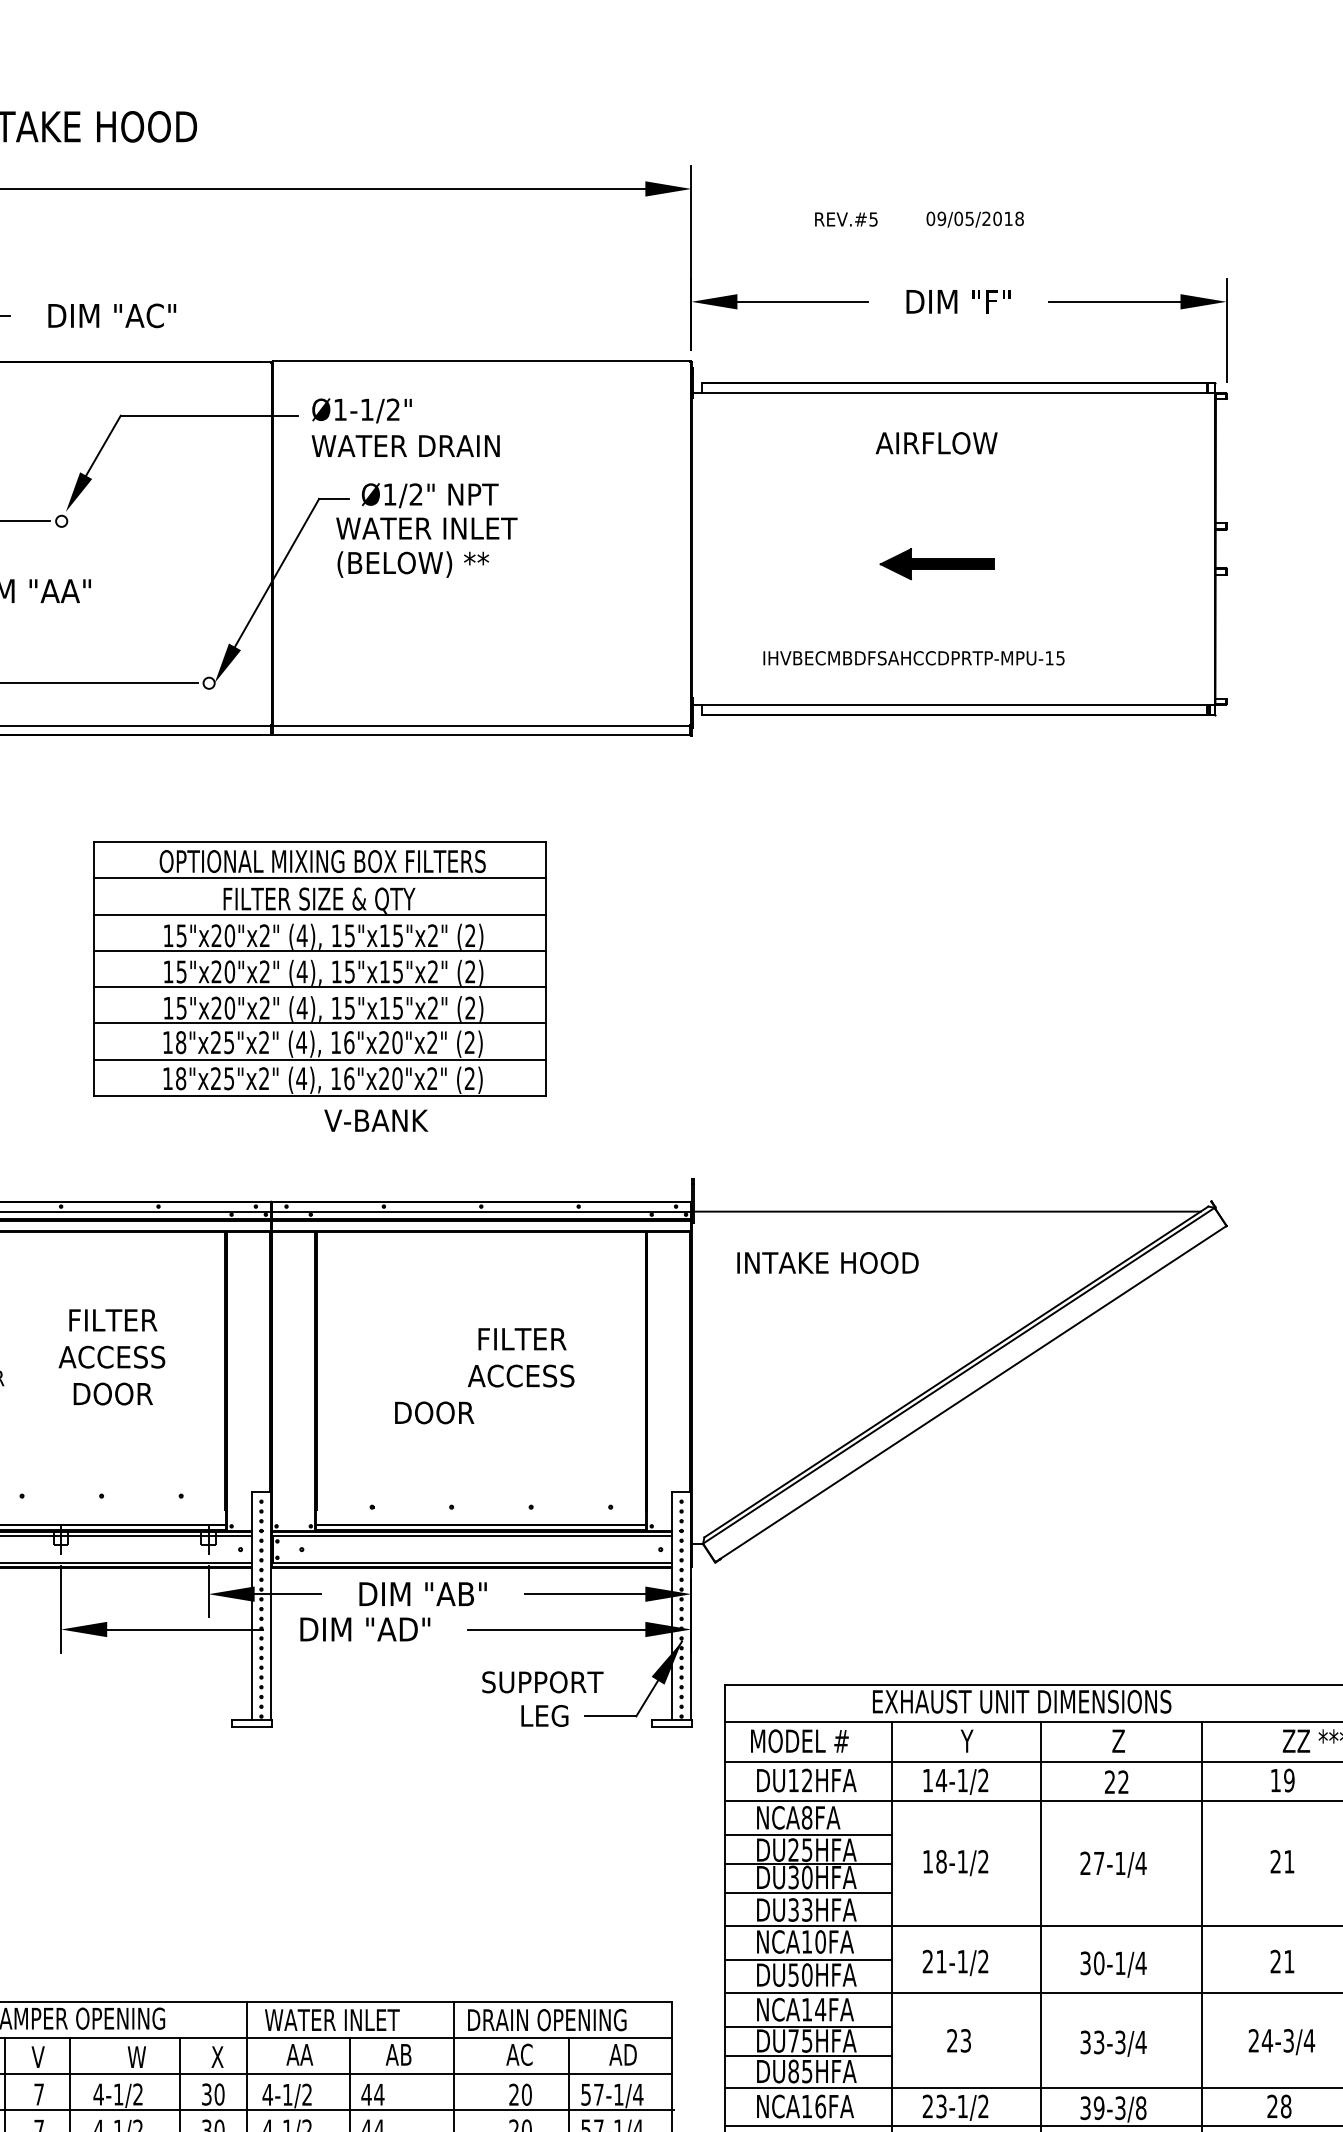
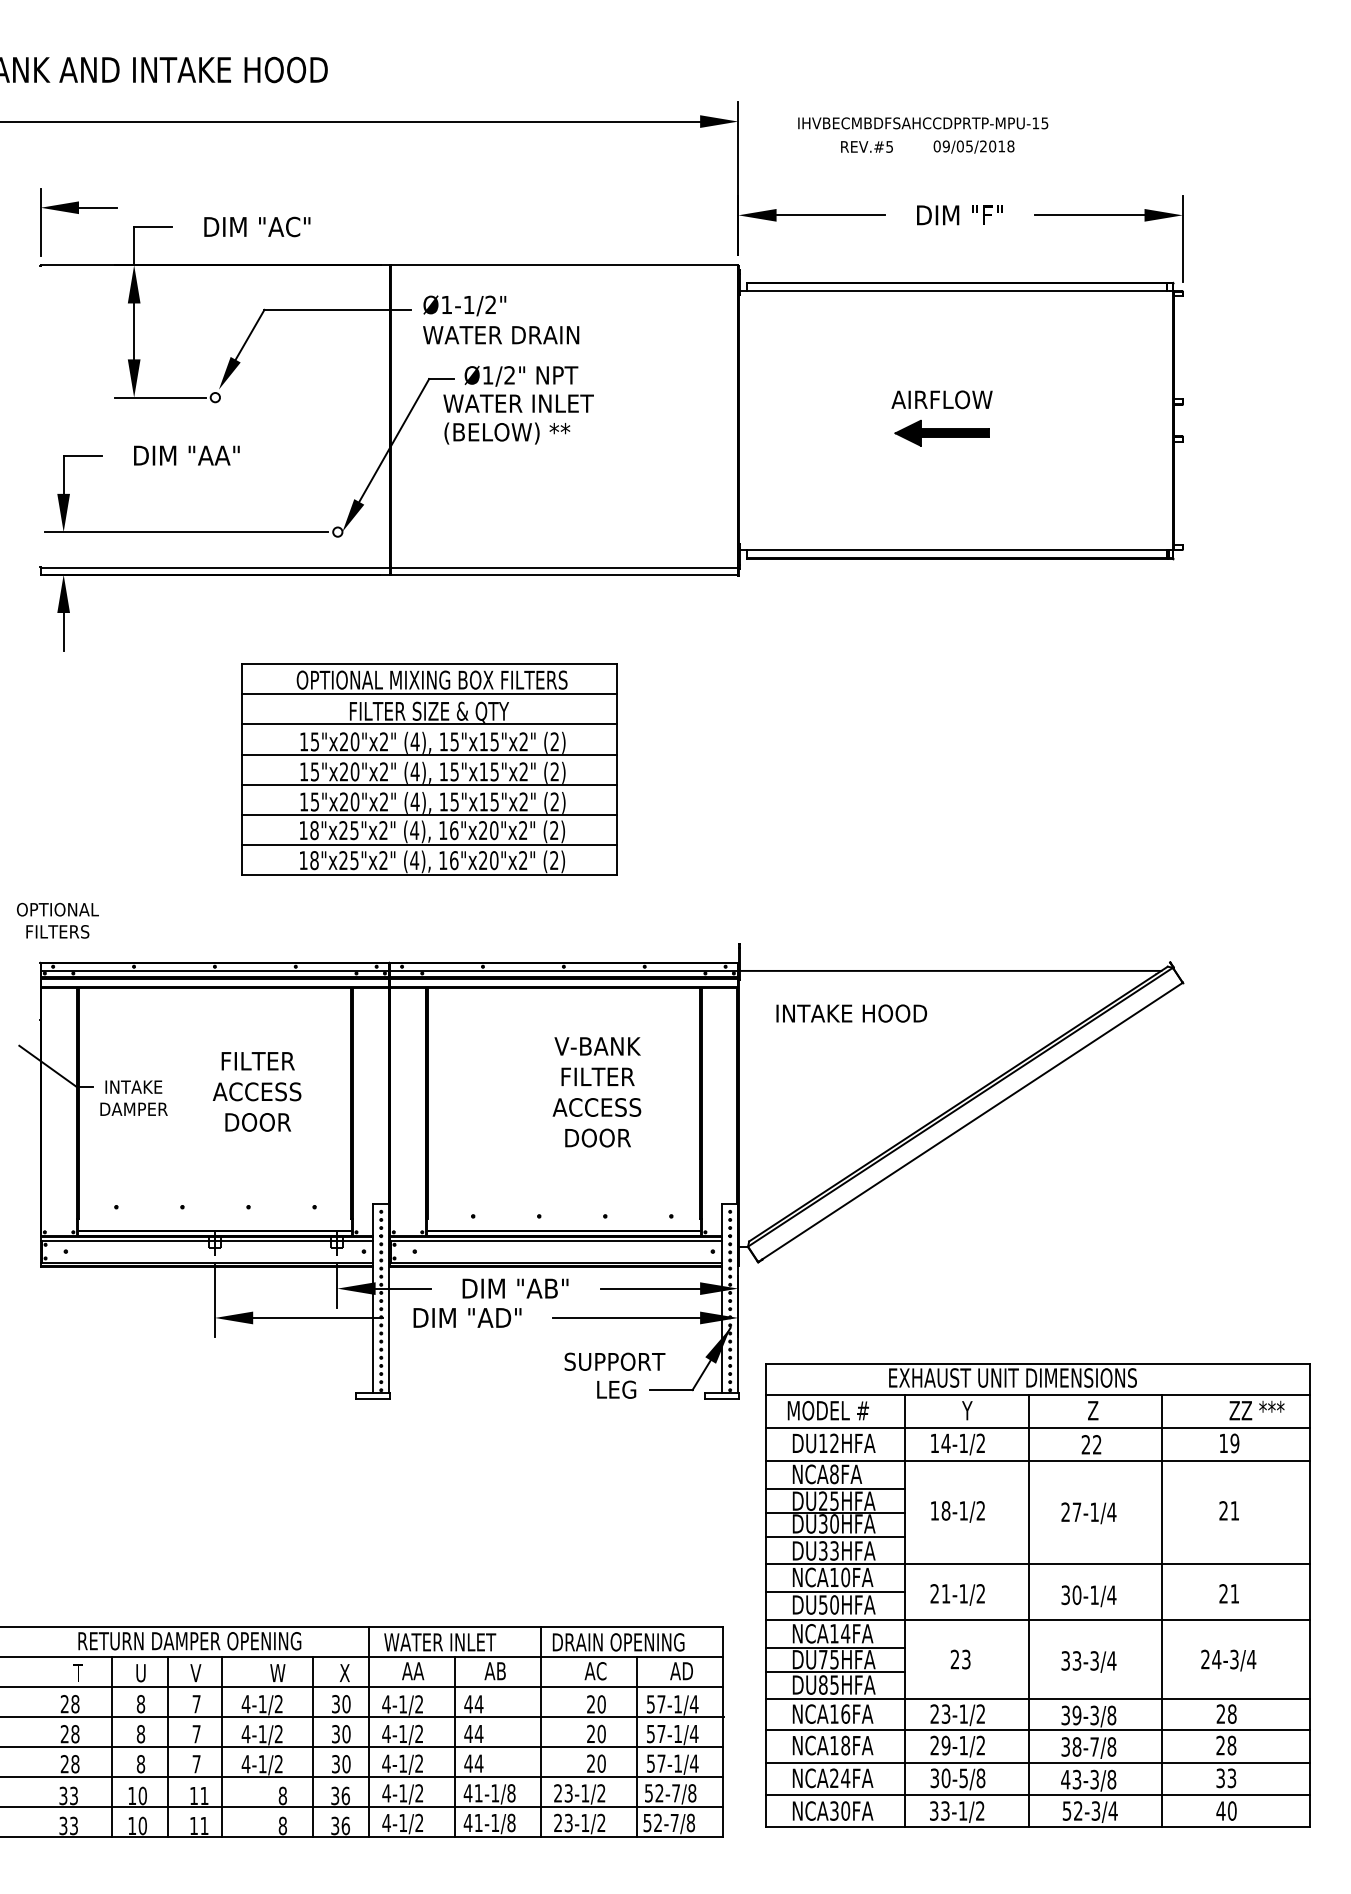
text: (936, 442) -> (941, 399), moved
text: (914, 658) -> (923, 123), moved
text: (376, 1120) -> (597, 1046), moved
text: (433, 1412) -> (597, 1137), moved

